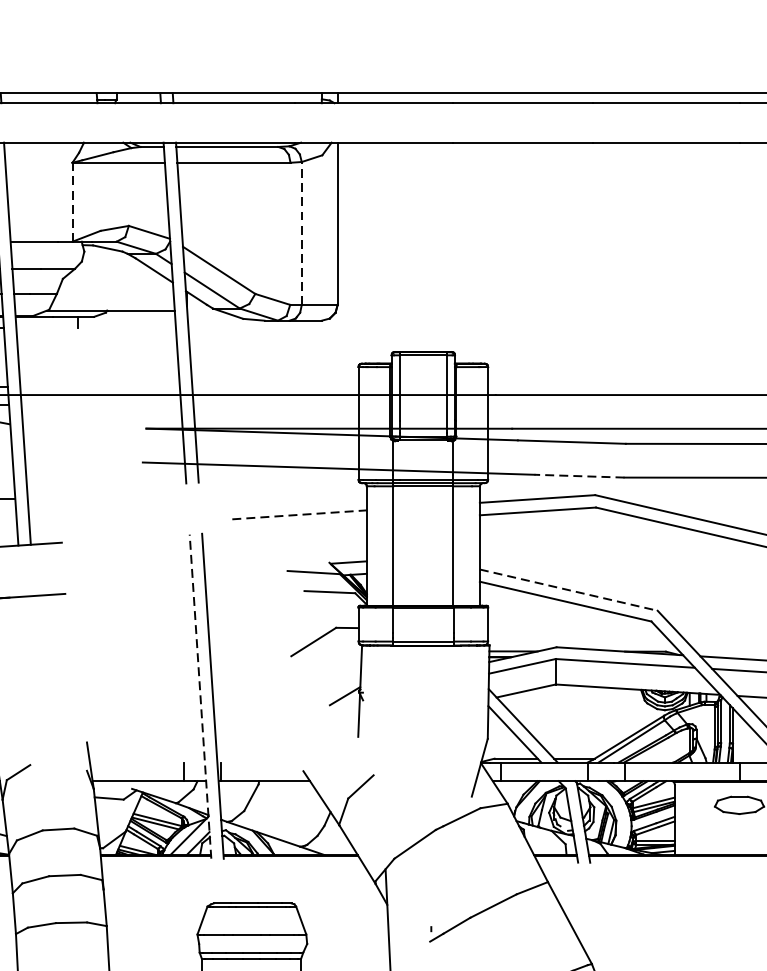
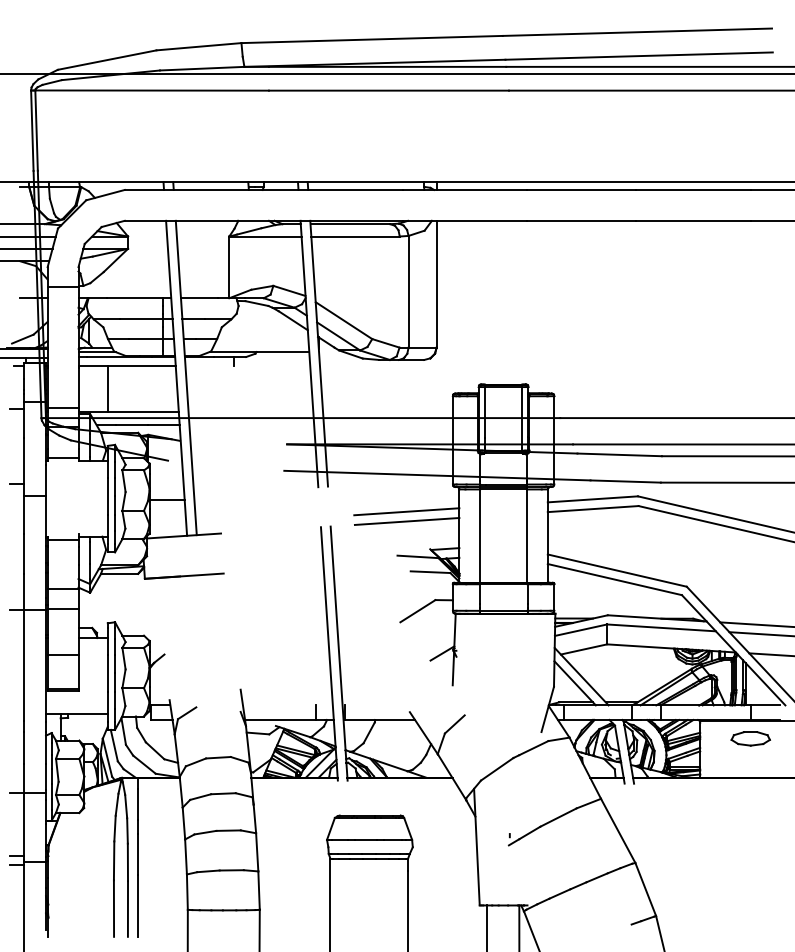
line: (72, 202) -> (229, 267), dashed -> solid
line: (301, 233) -> (408, 291), dashed -> solid
line: (579, 476) -> (625, 481), dashed -> solid
line: (299, 514) -> (406, 511), dashed -> solid
line: (299, 527) -> (406, 521), added
line: (569, 589) -> (617, 570), dashed -> solid
line: (200, 696) -> (329, 653), dashed -> solid

